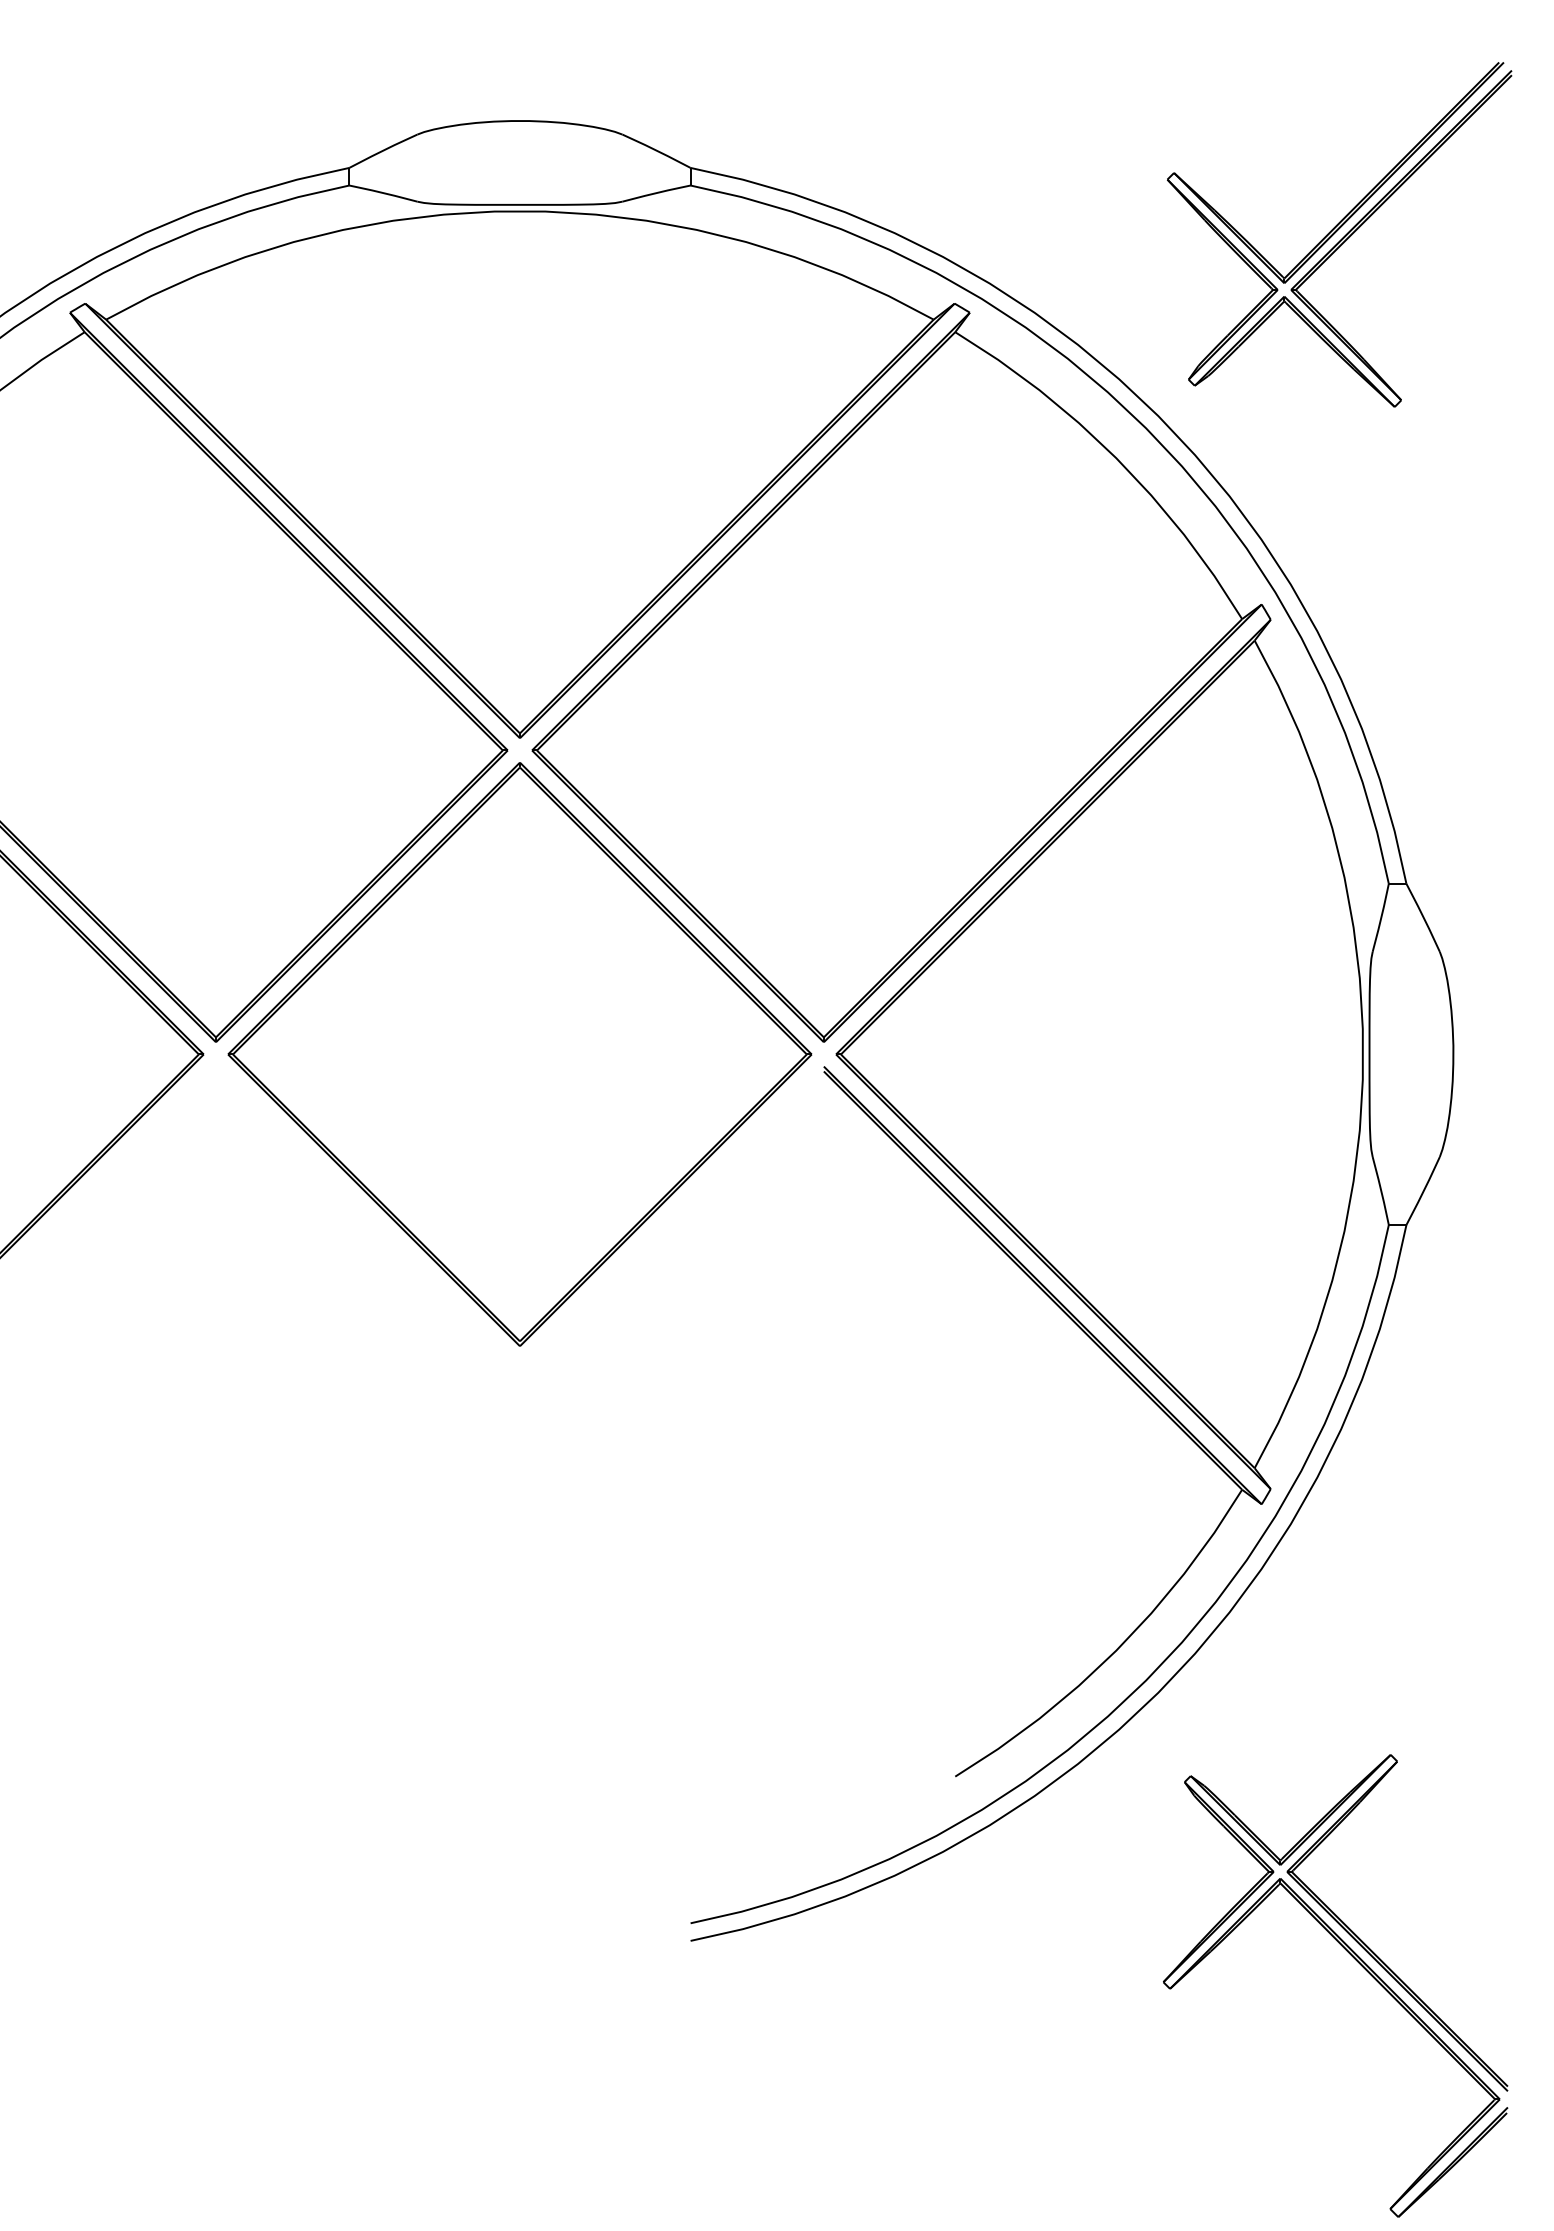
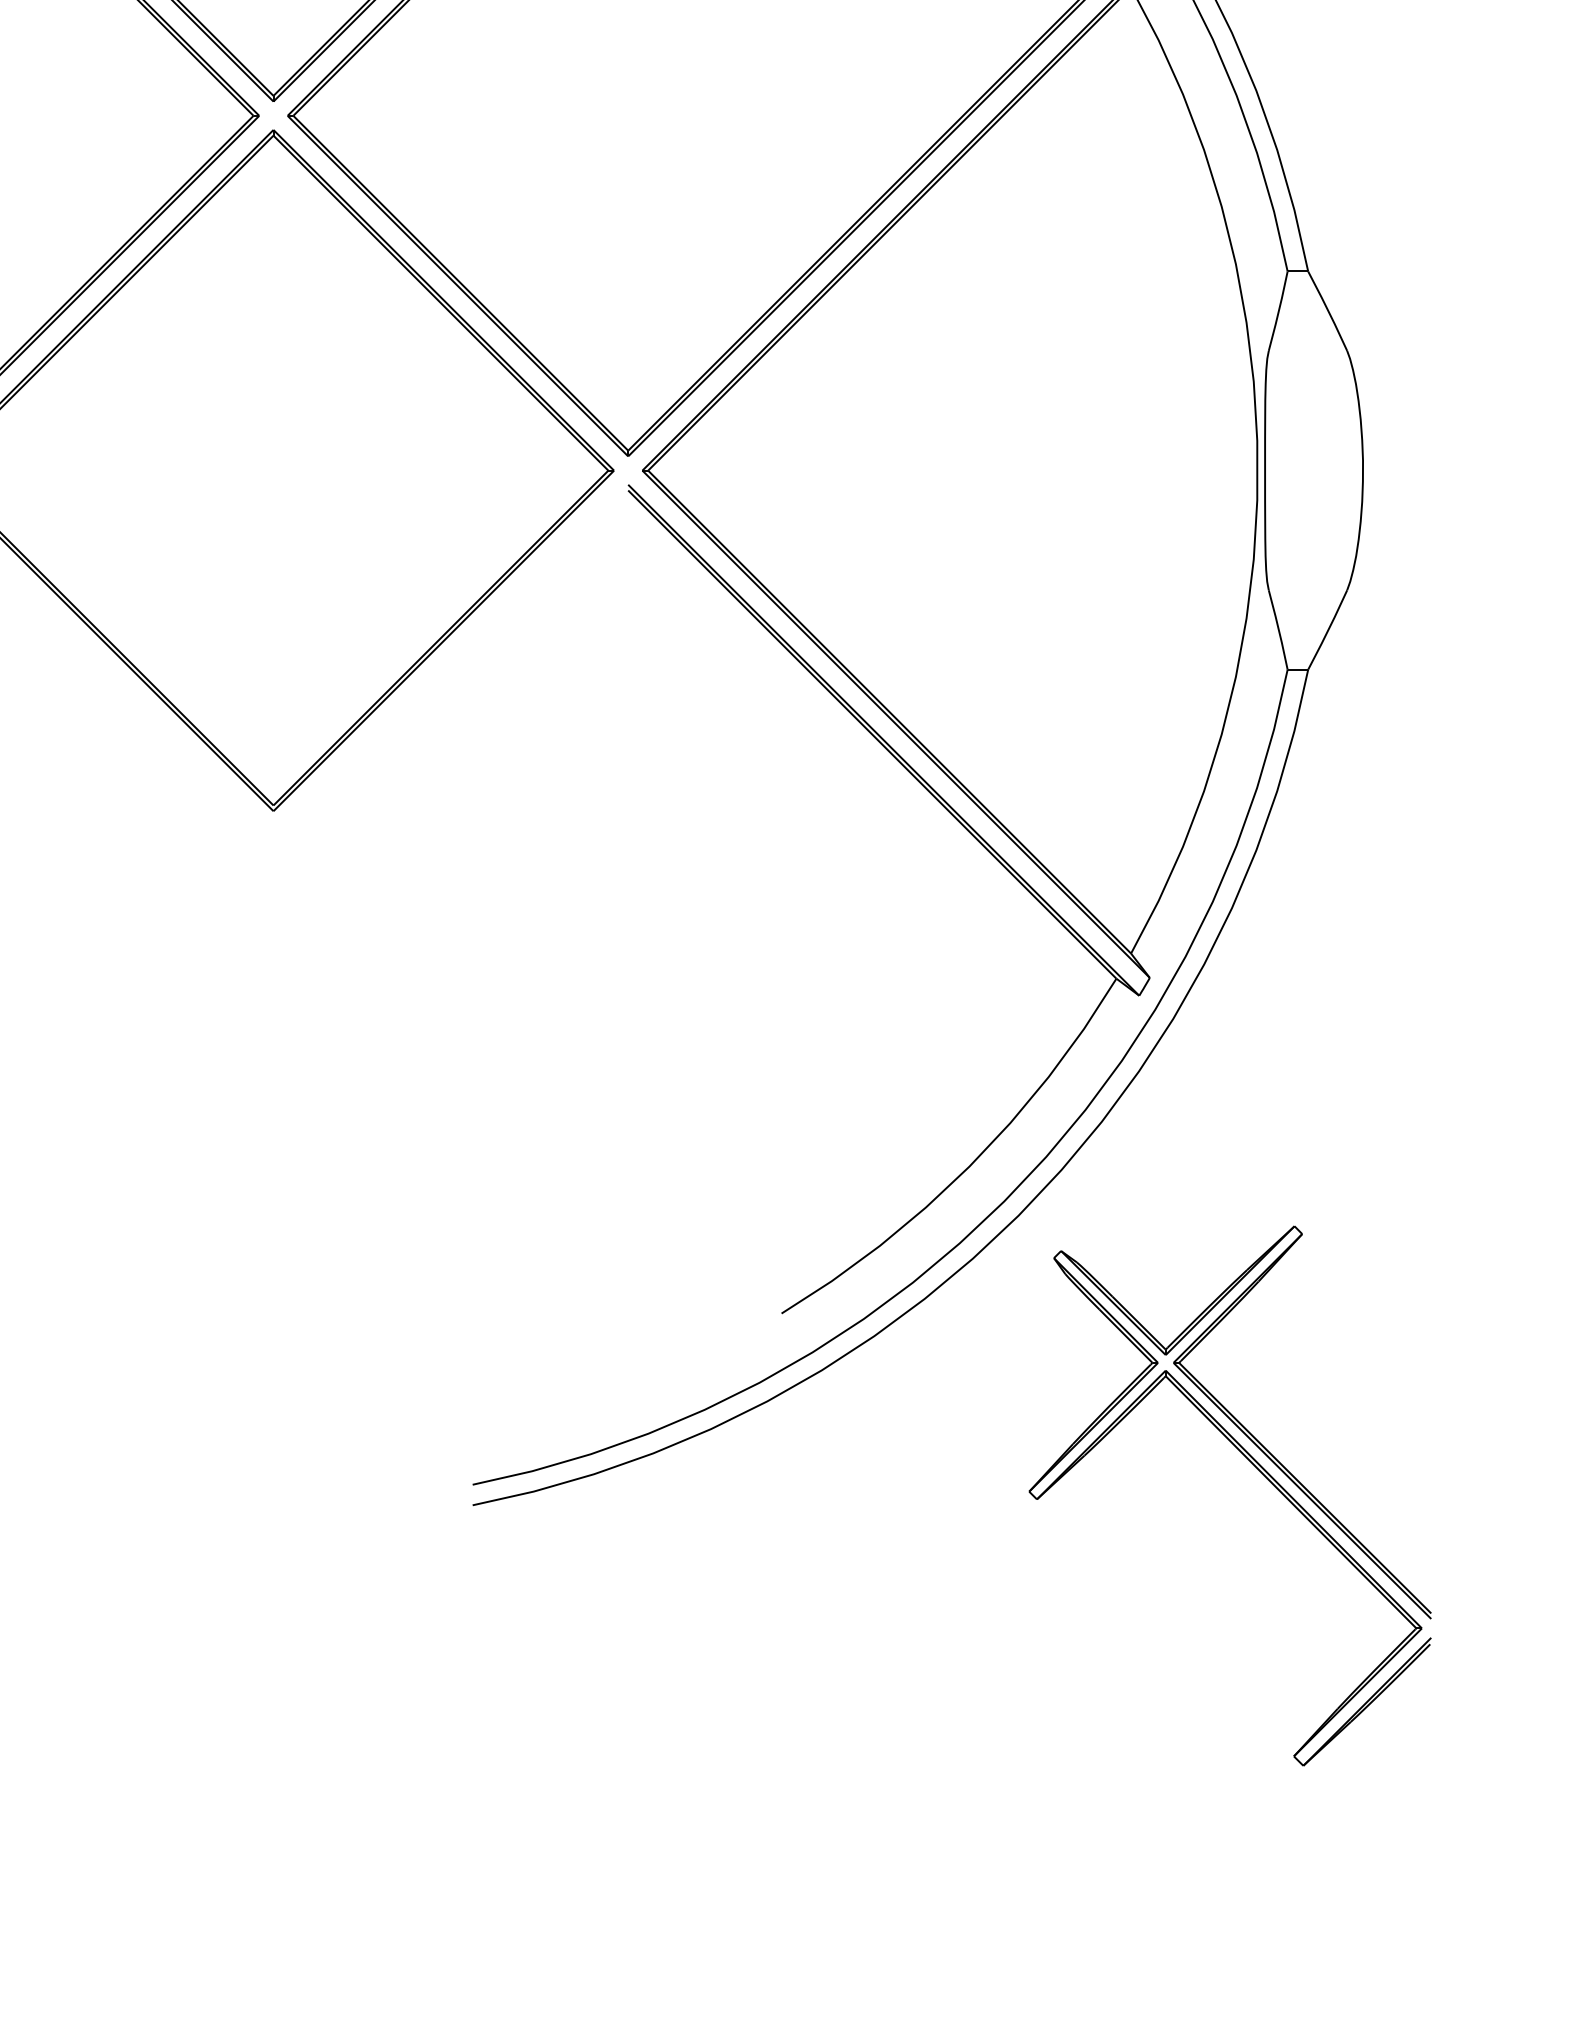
part: (1357, 1962) -> (1255, 1468), moved

